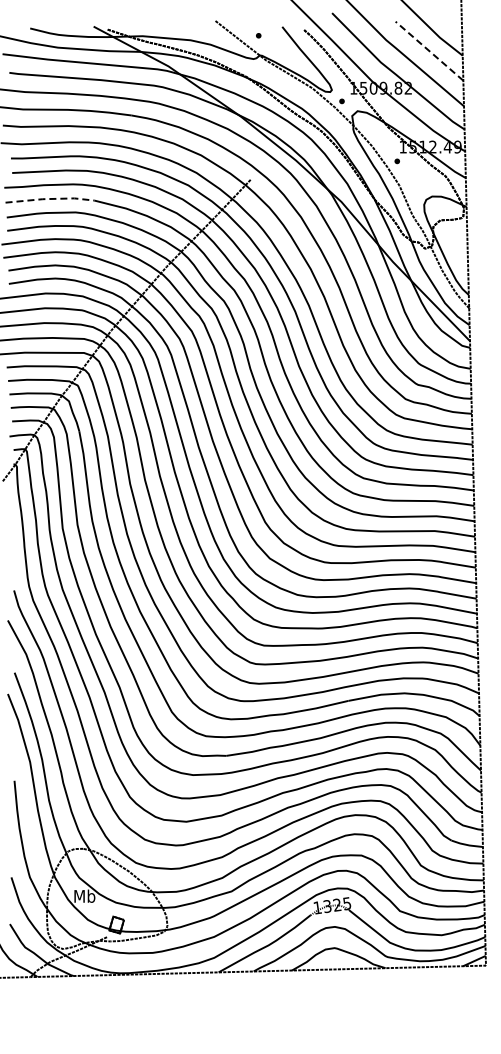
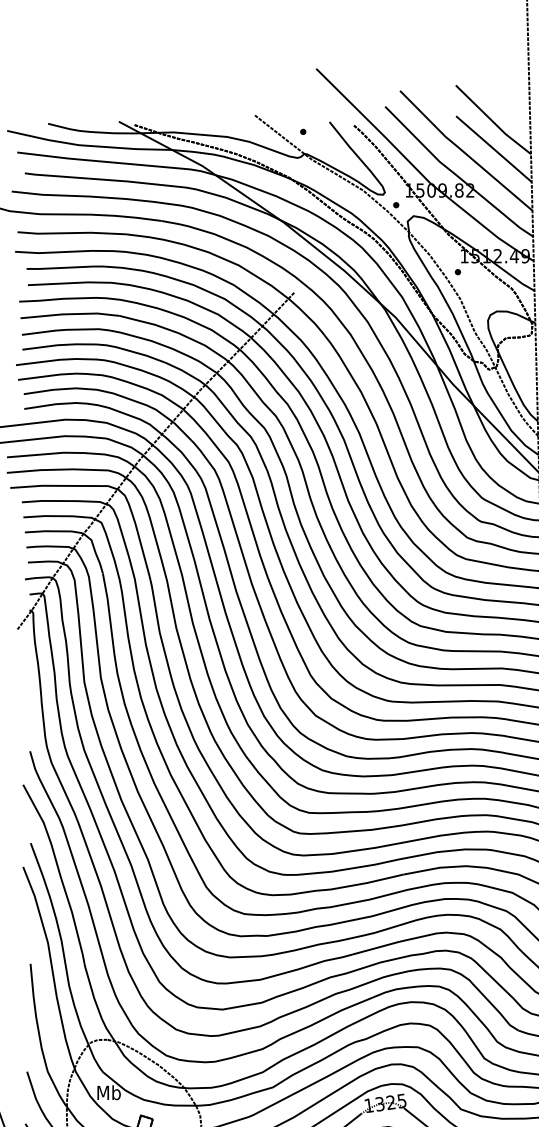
line: (429, 51) -> (493, 149), dashed -> solid
line: (50, 199) -> (70, 314), dashed -> solid

